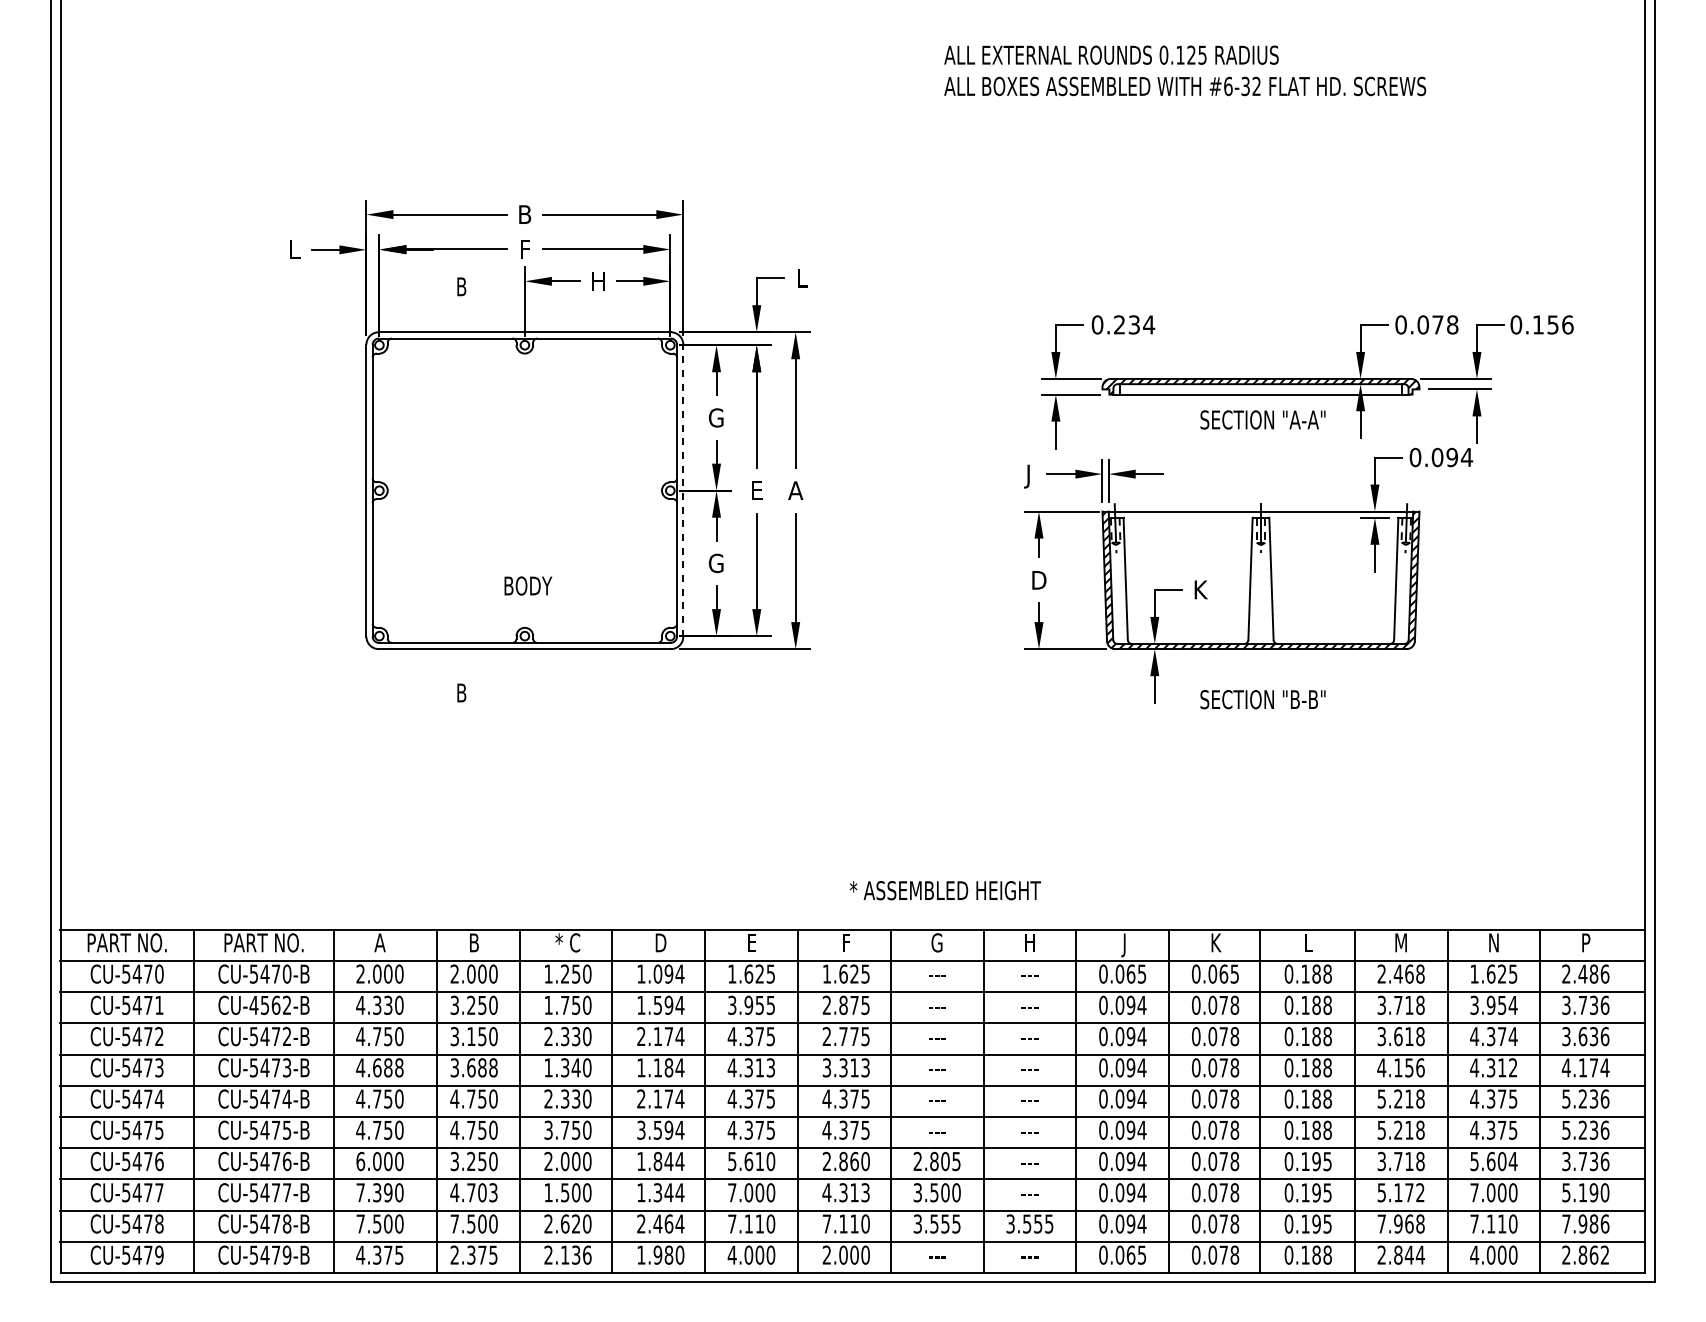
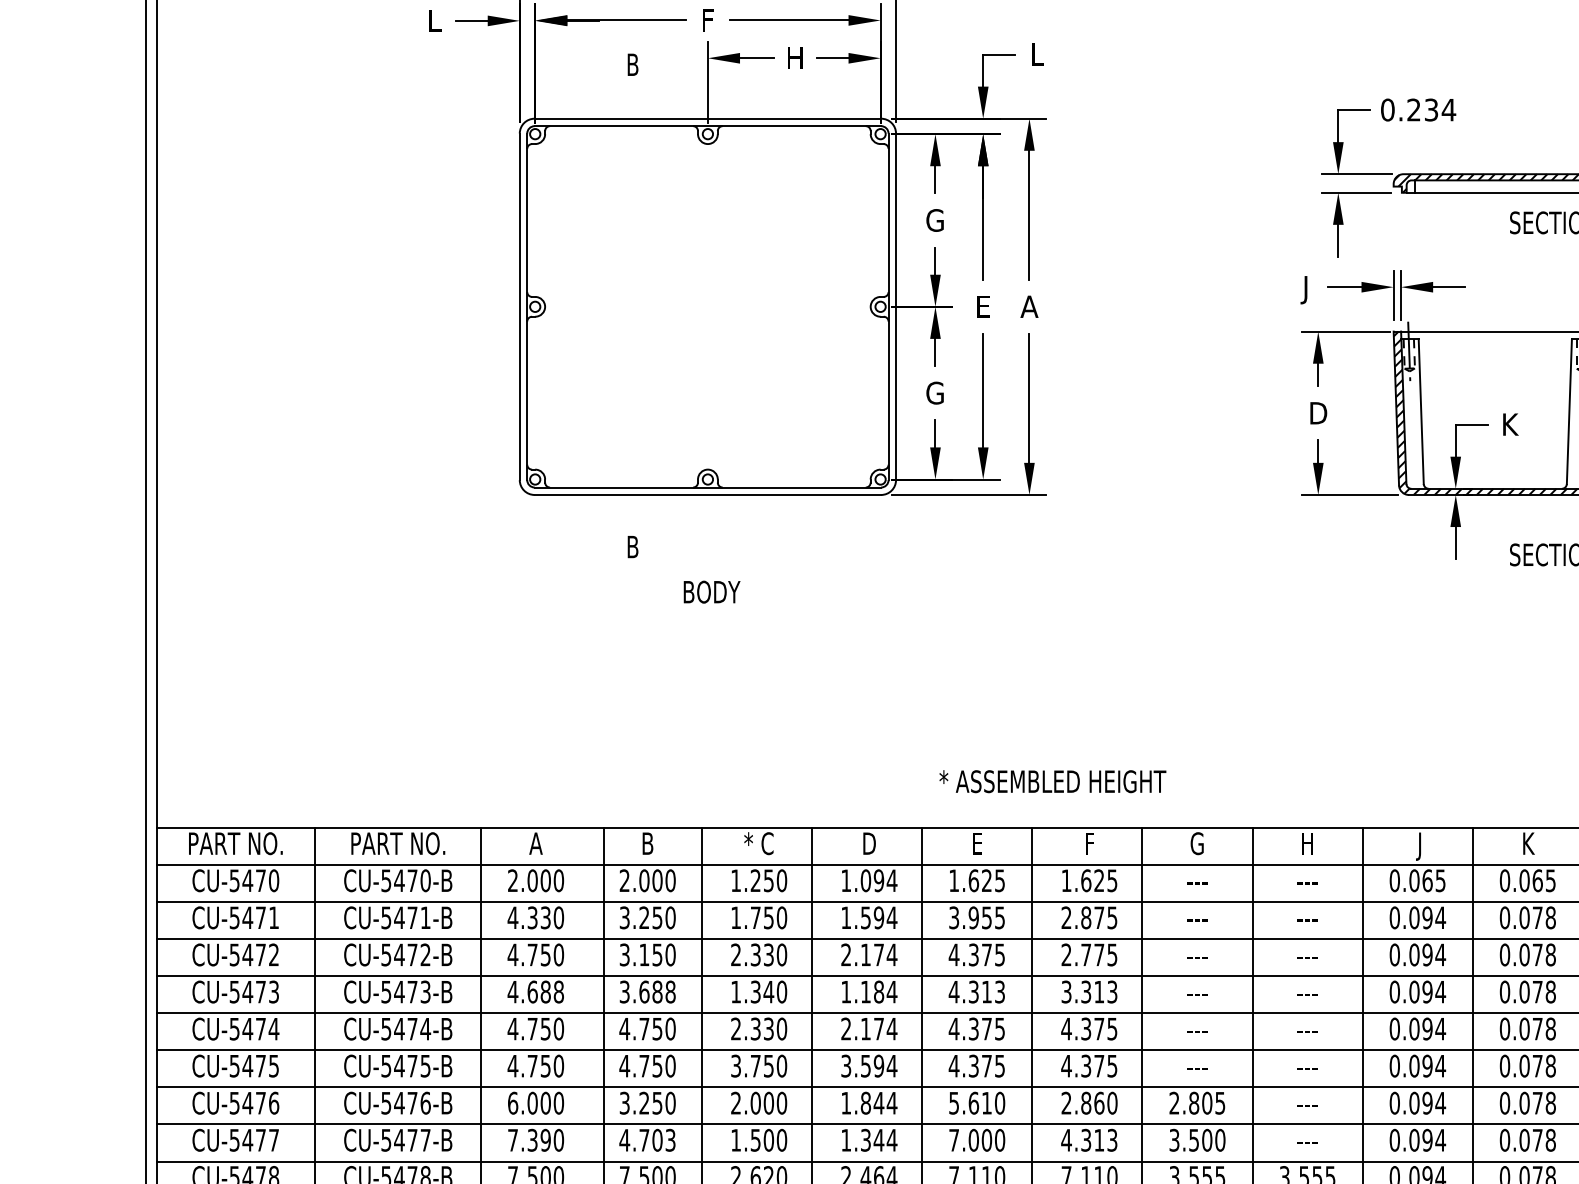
line: (683, 490) -> (896, 306), dashed -> solid
text: (528, 585) -> (712, 591), moved
text: (945, 890) -> (1052, 781), moved
text: (270, 1004) -> (405, 916), CU-4562-B -> CU-5471-B

